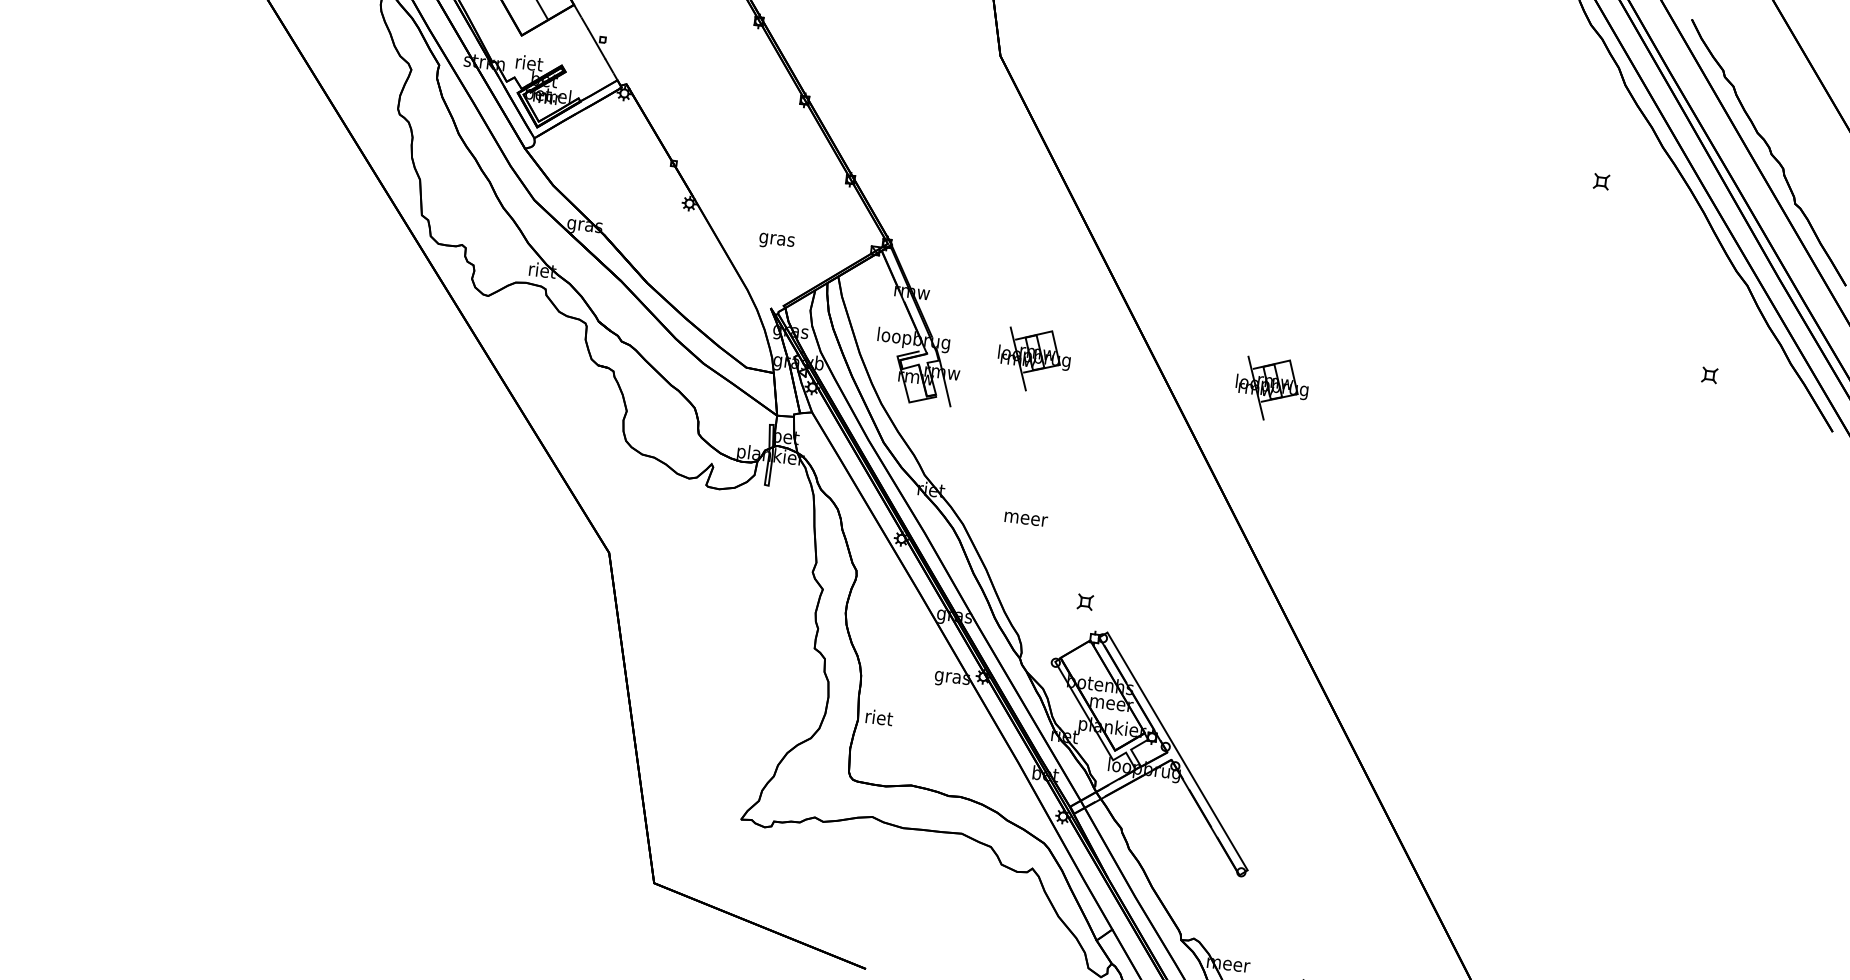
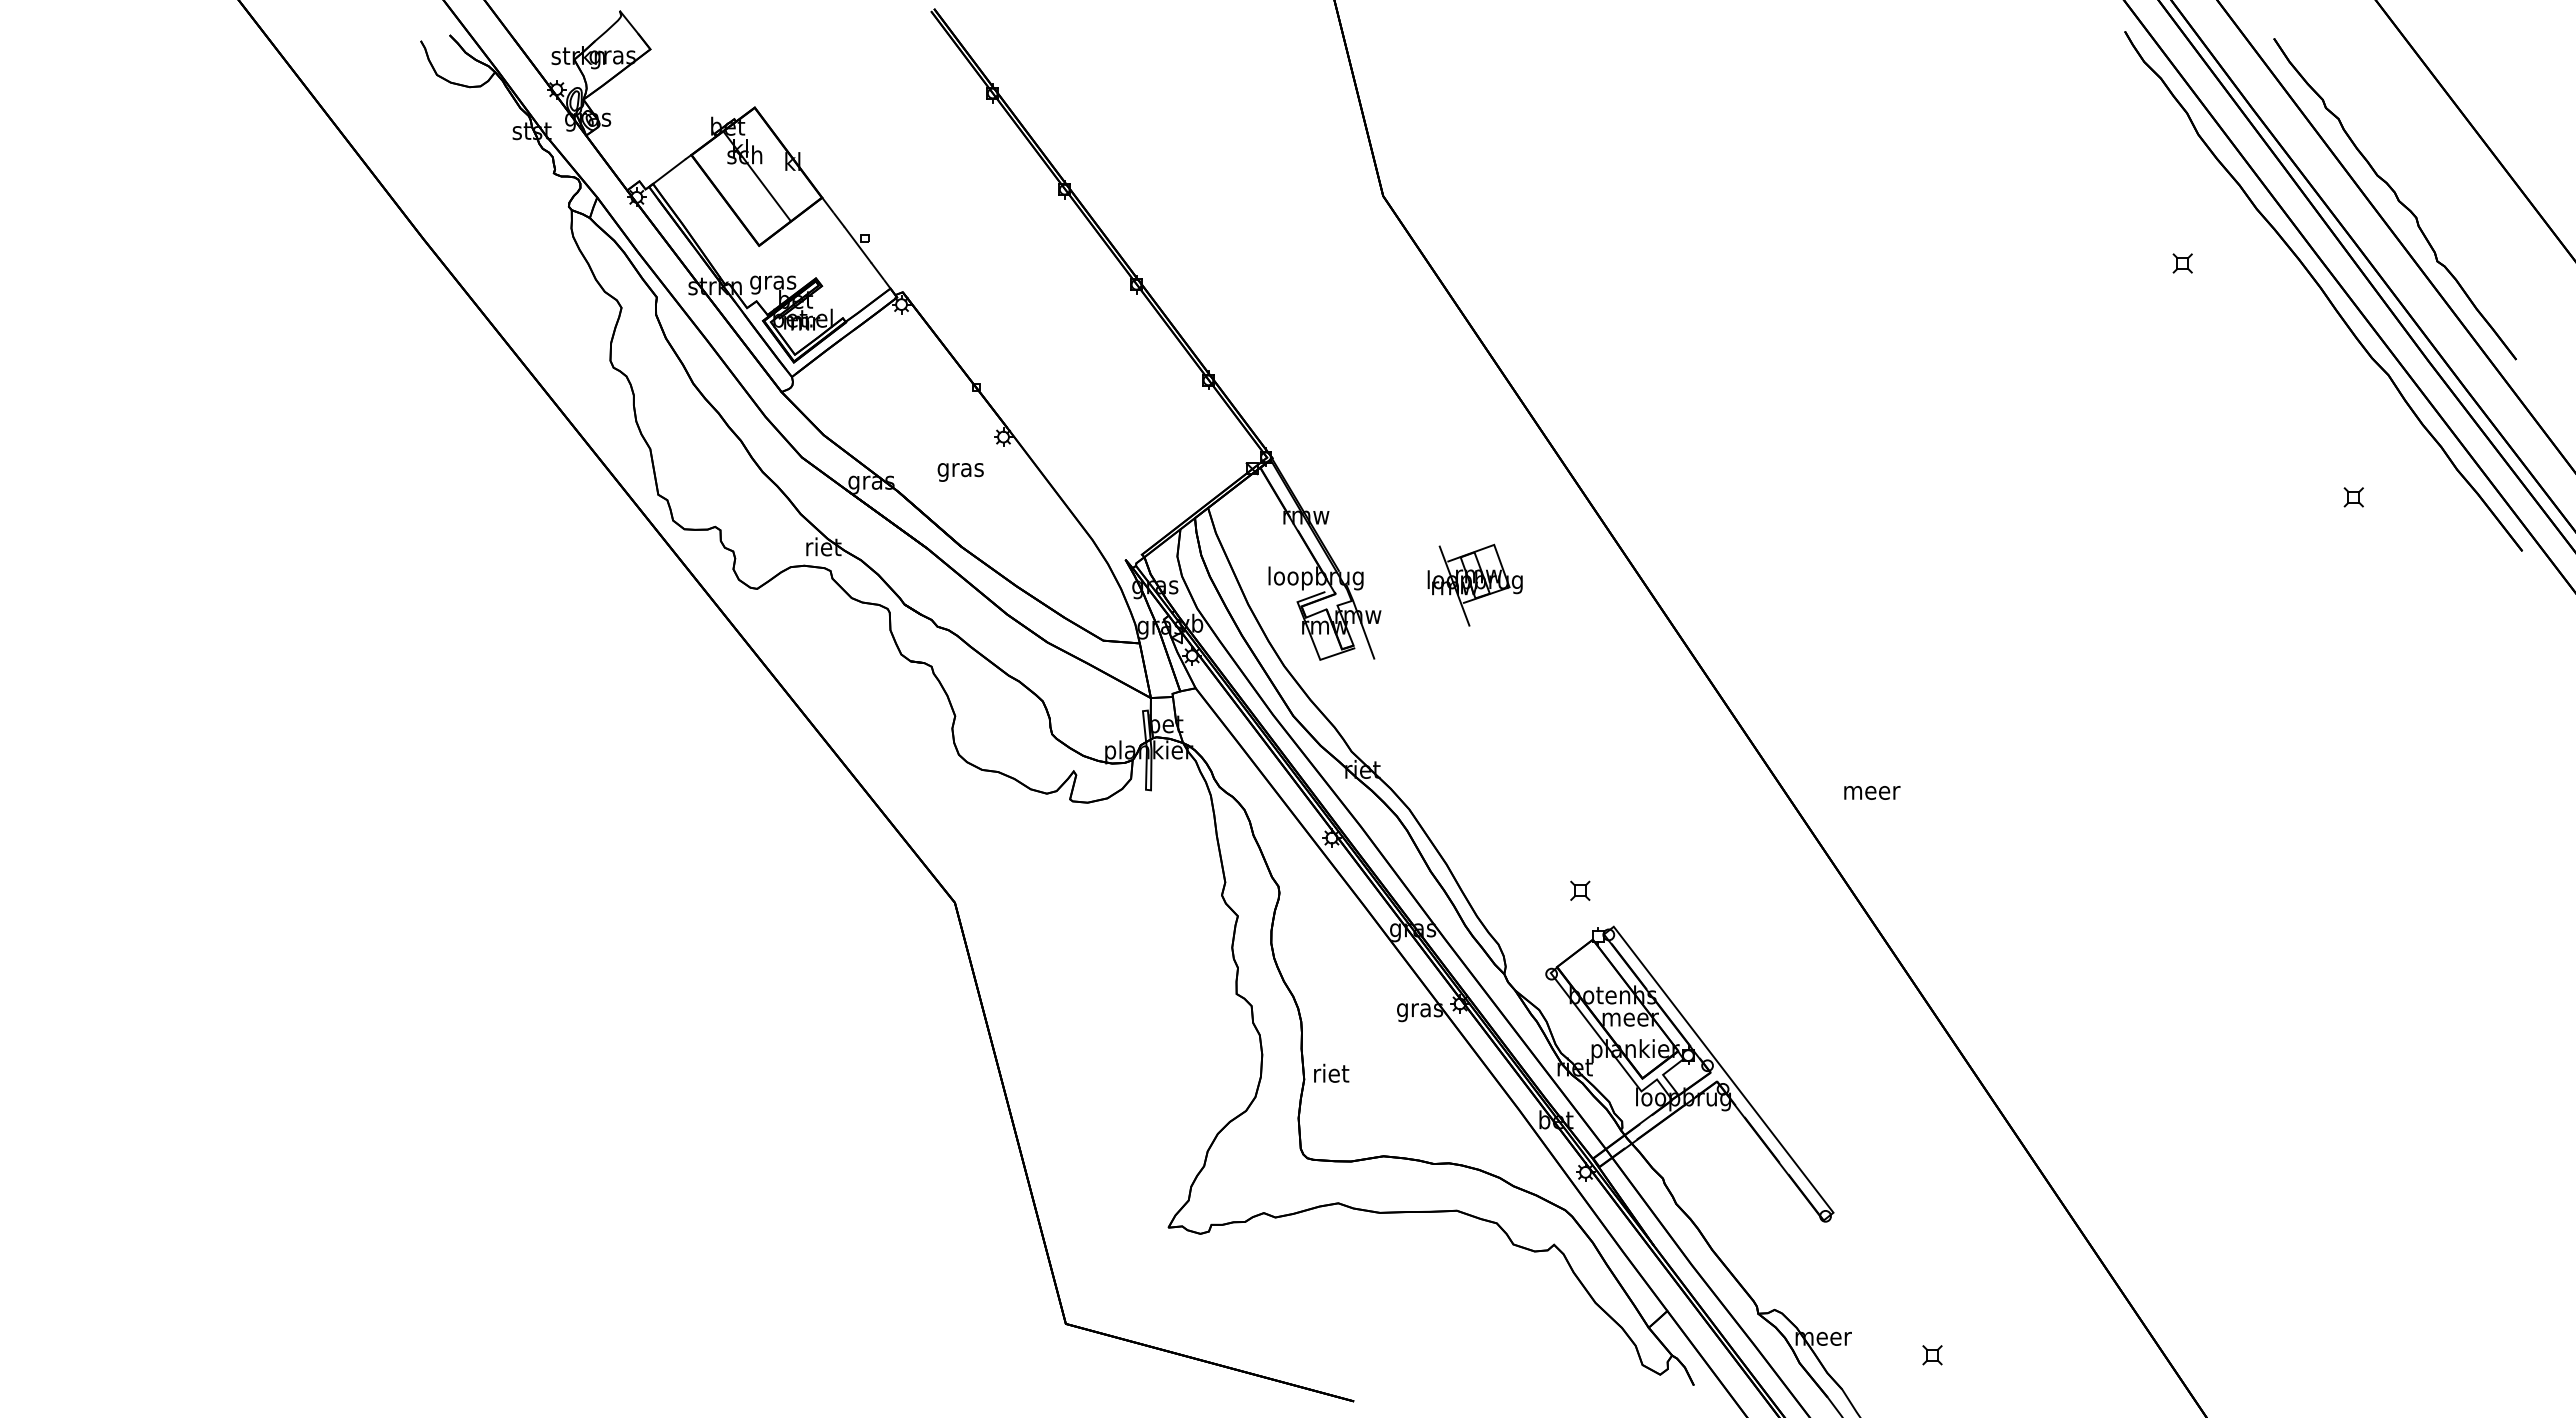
text: (529, 64) -> (773, 282), riet -> gras
text: (776, 241) -> (960, 472), moved
part: (1271, 388) -> (1787, 584), removed
text: (1026, 519) -> (1872, 792), moved

